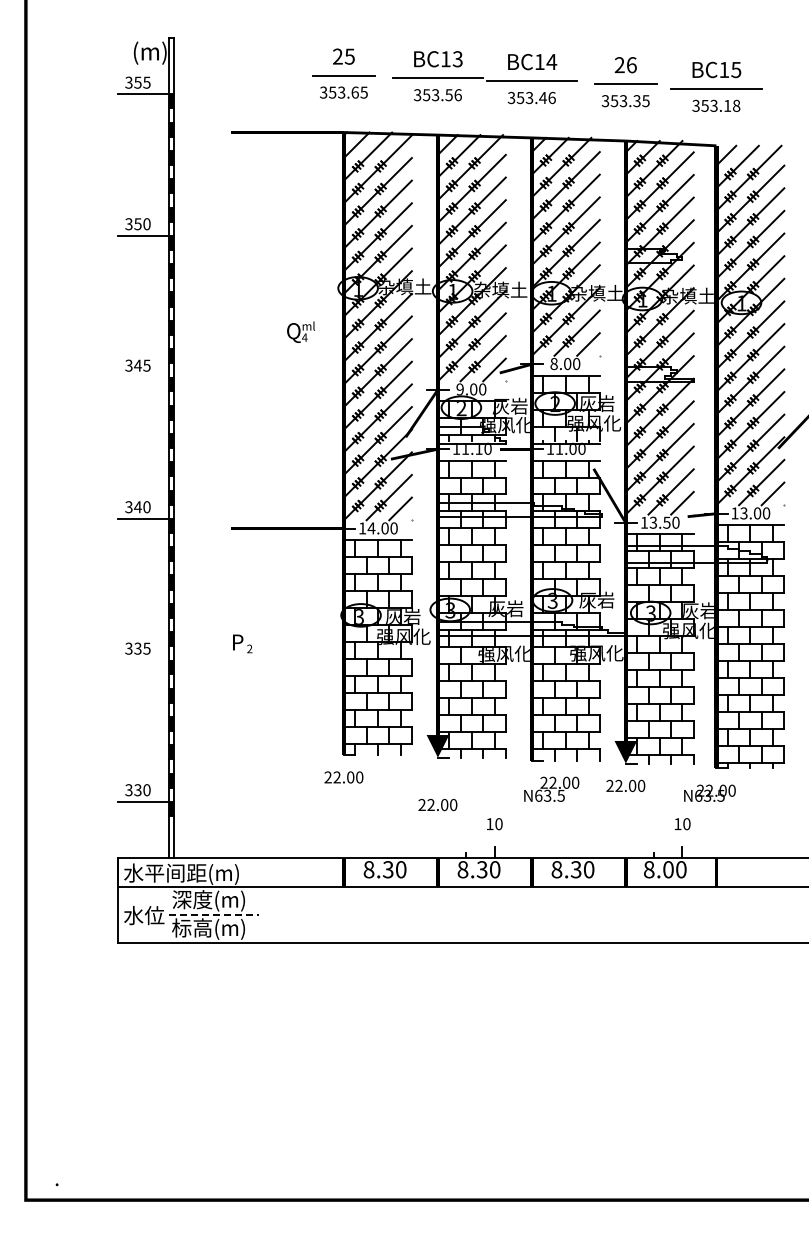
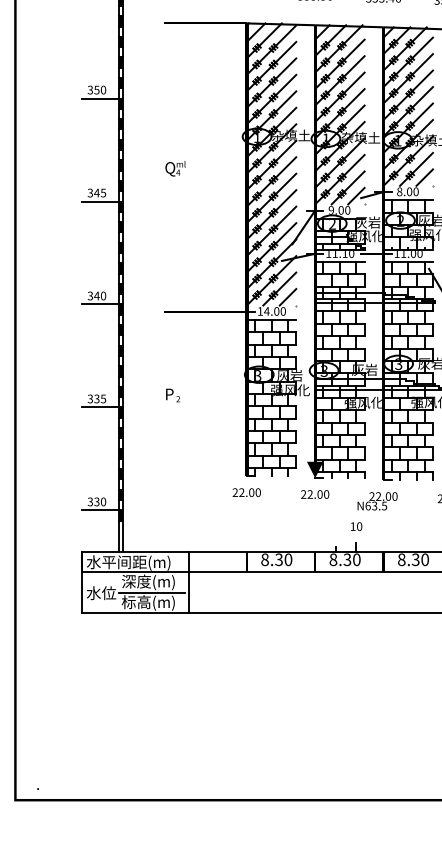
text: (300, 331) -> (175, 168), moved
line: (145, 377) -> (102, 201), added
line: (145, 660) -> (102, 407), added
text: (551, 788) -> (377, 500), moved
text: (437, 805) -> (314, 494), moved
line: (264, 900) -> (189, 582), added
line: (214, 915) -> (152, 593), dashed -> solid

